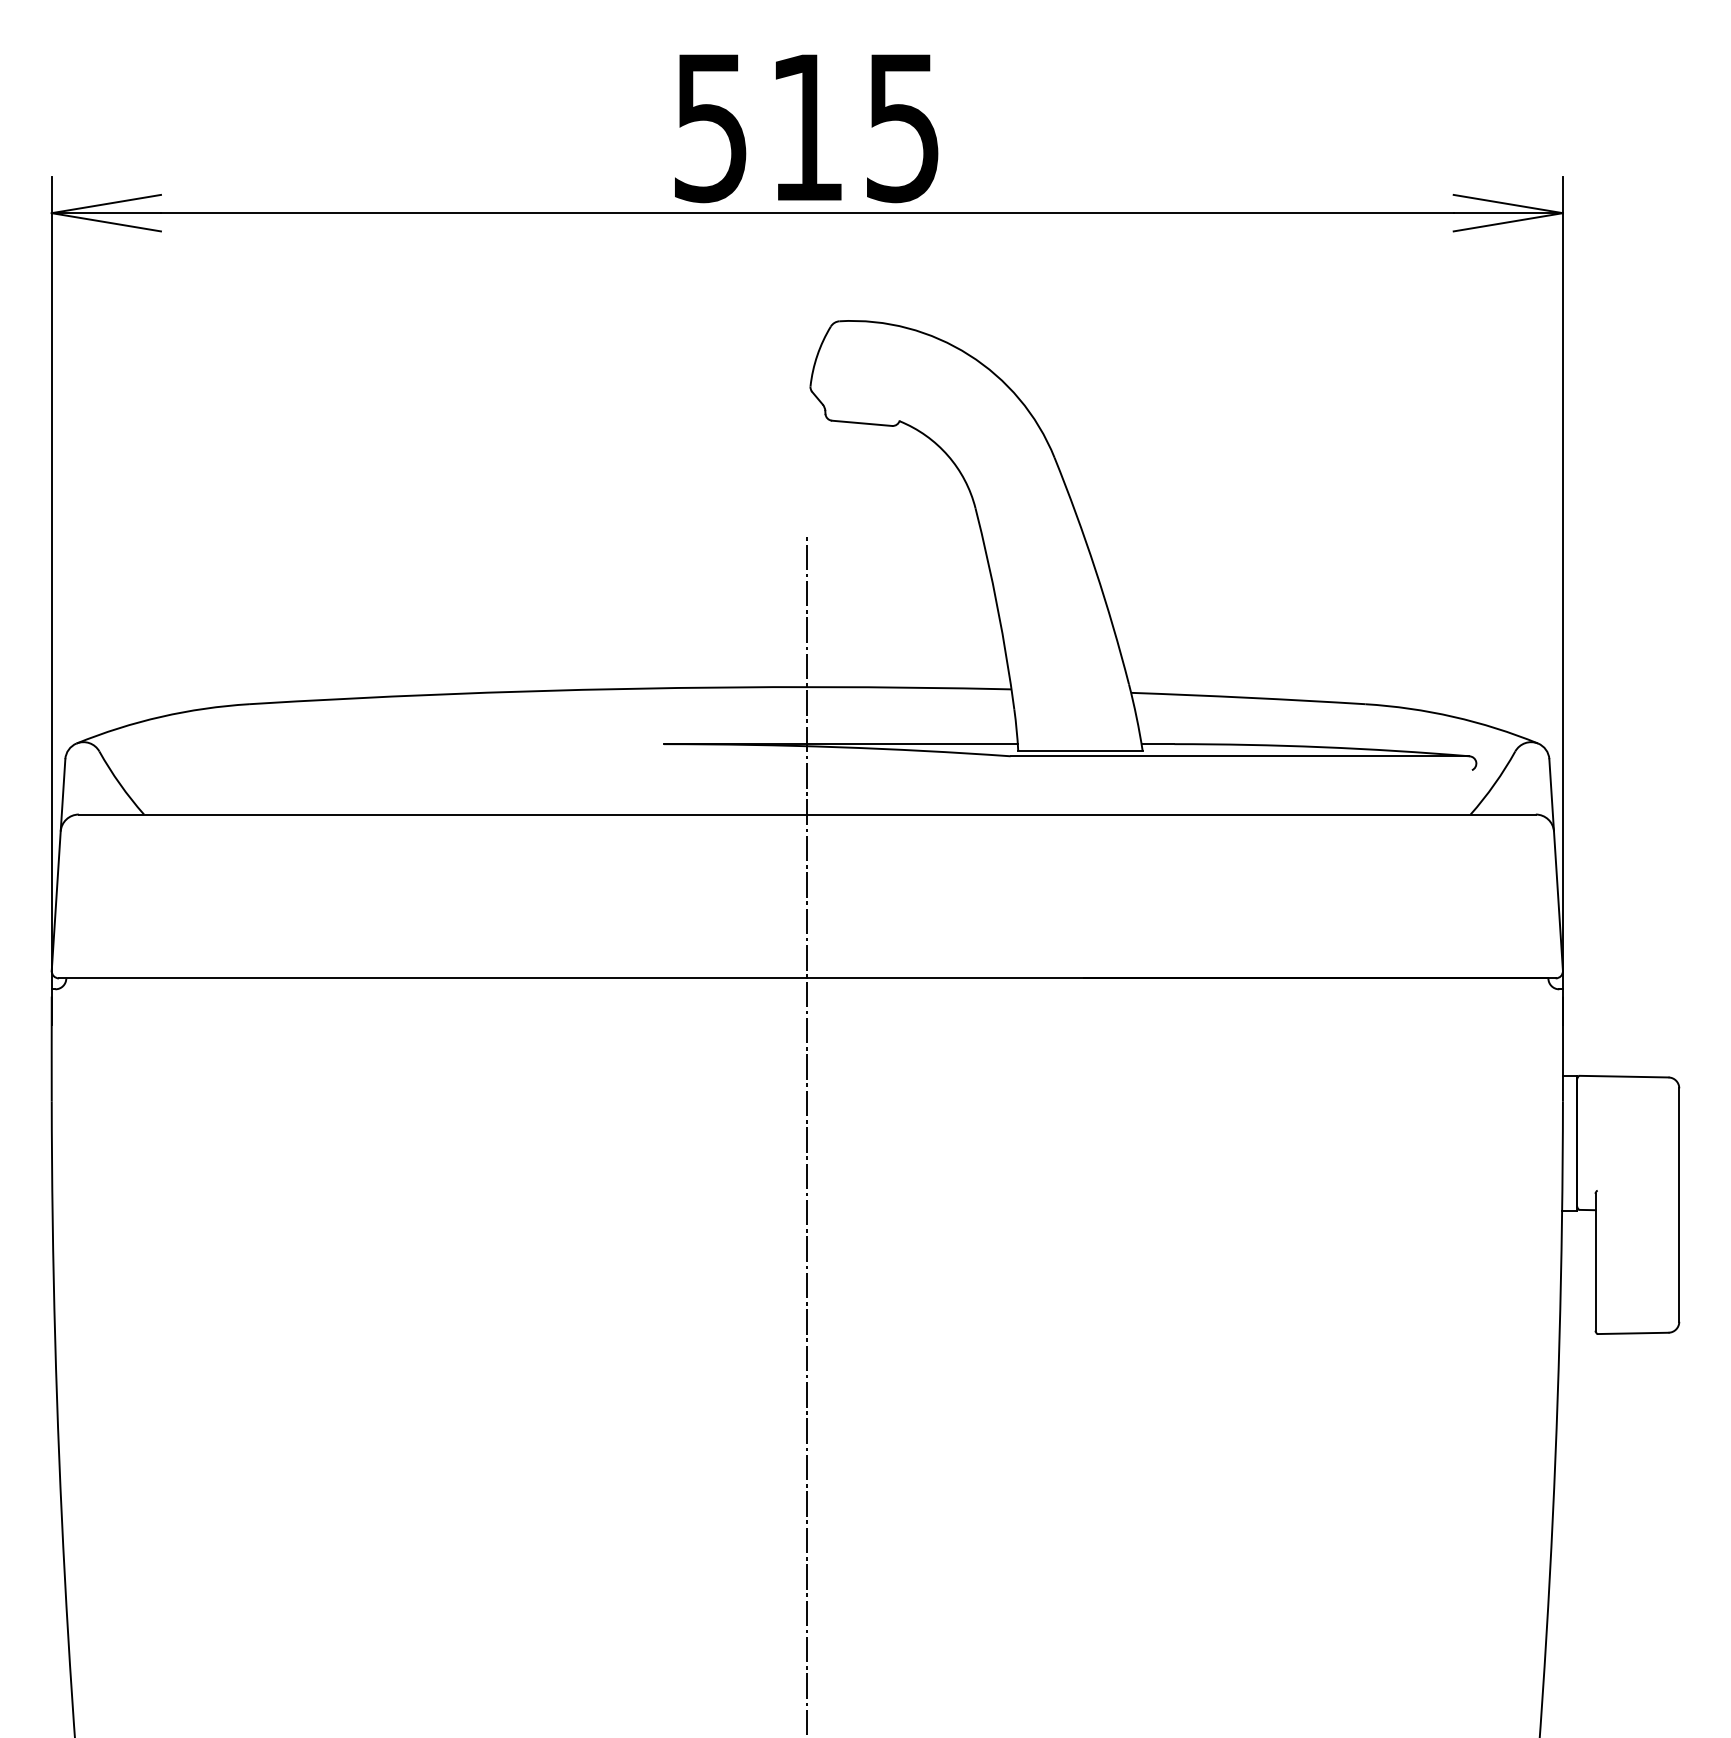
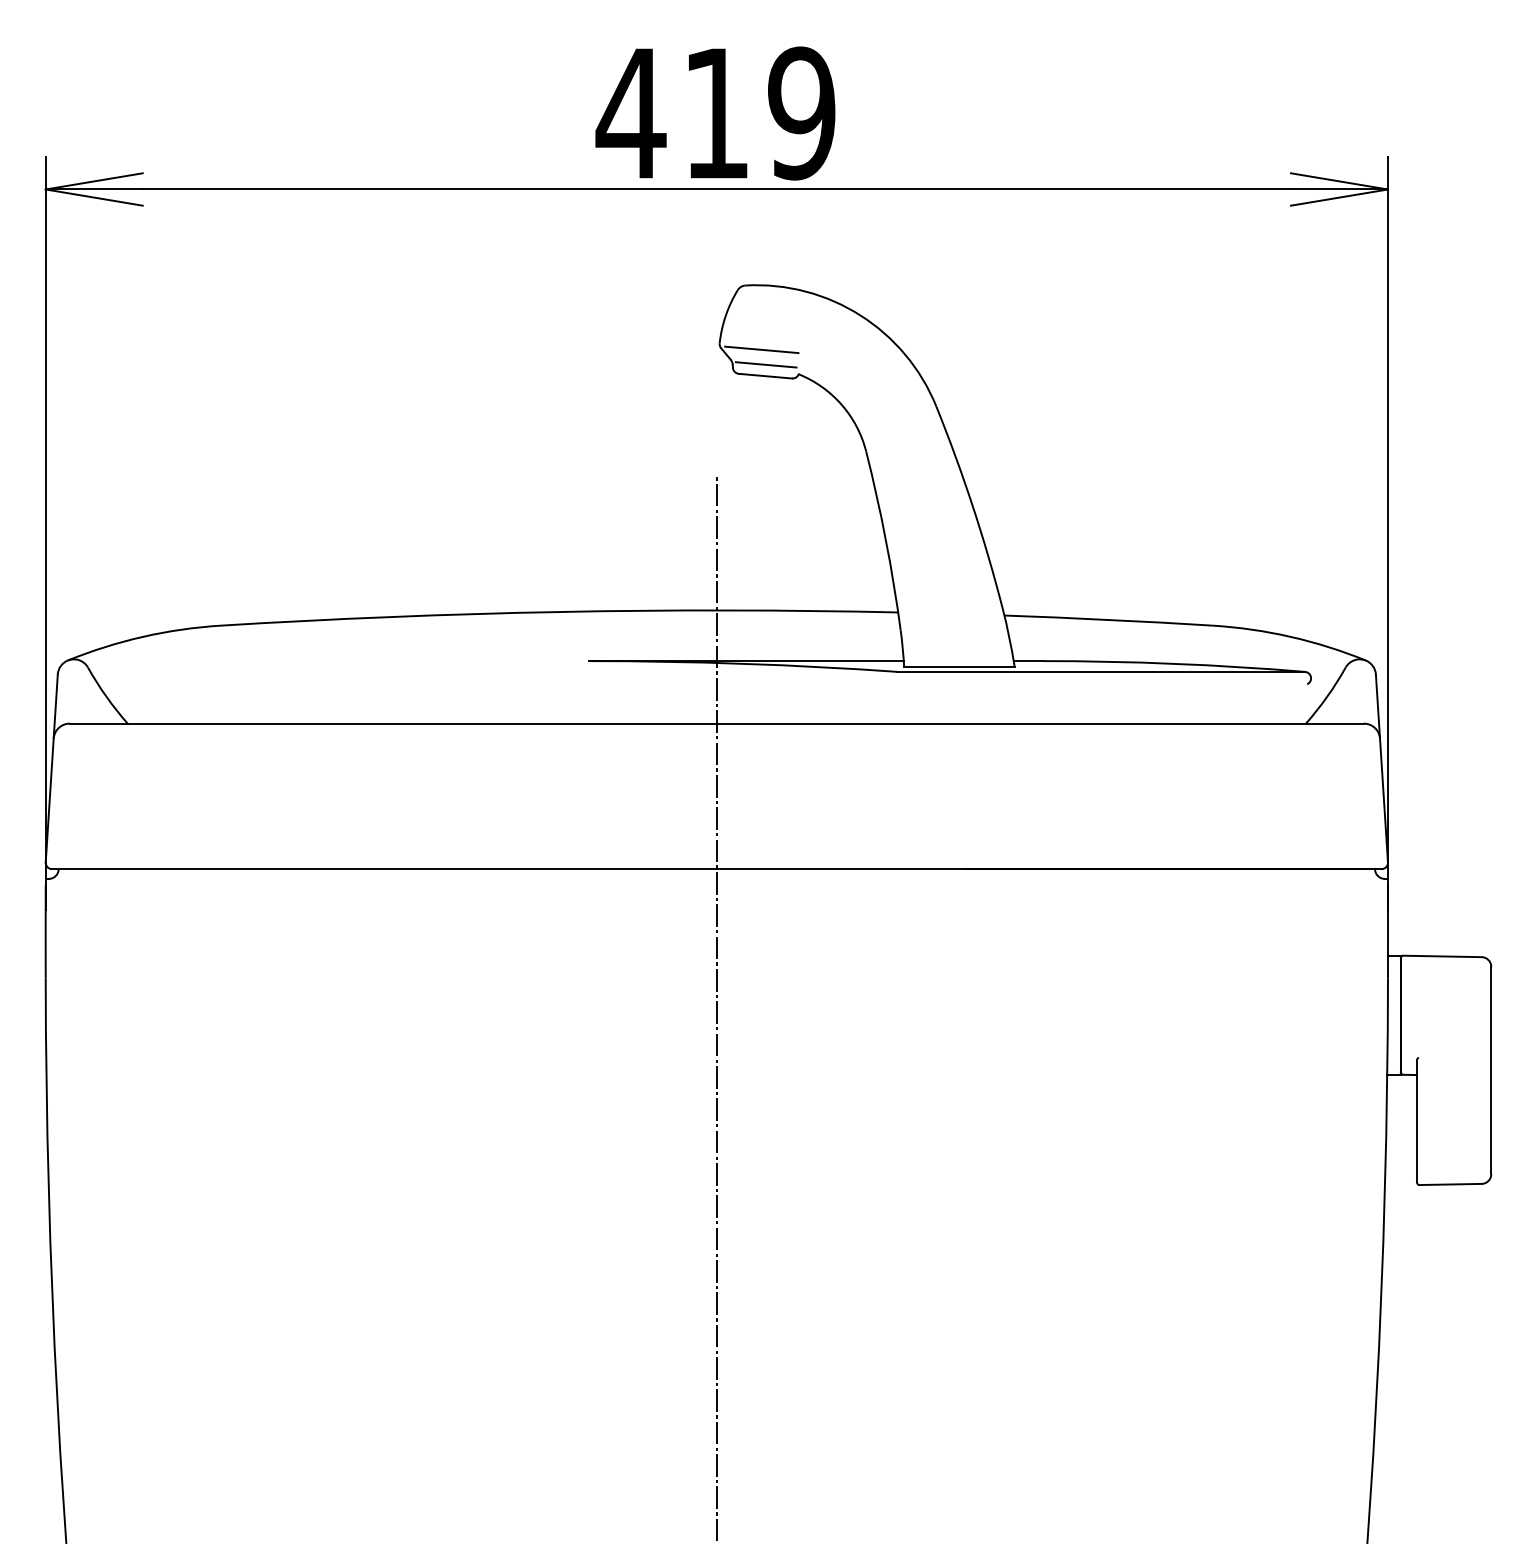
text: (805, 127) -> (715, 113), 515 -> 419
line: (857, 393) -> (761, 349), added
line: (862, 410) -> (765, 364), added

